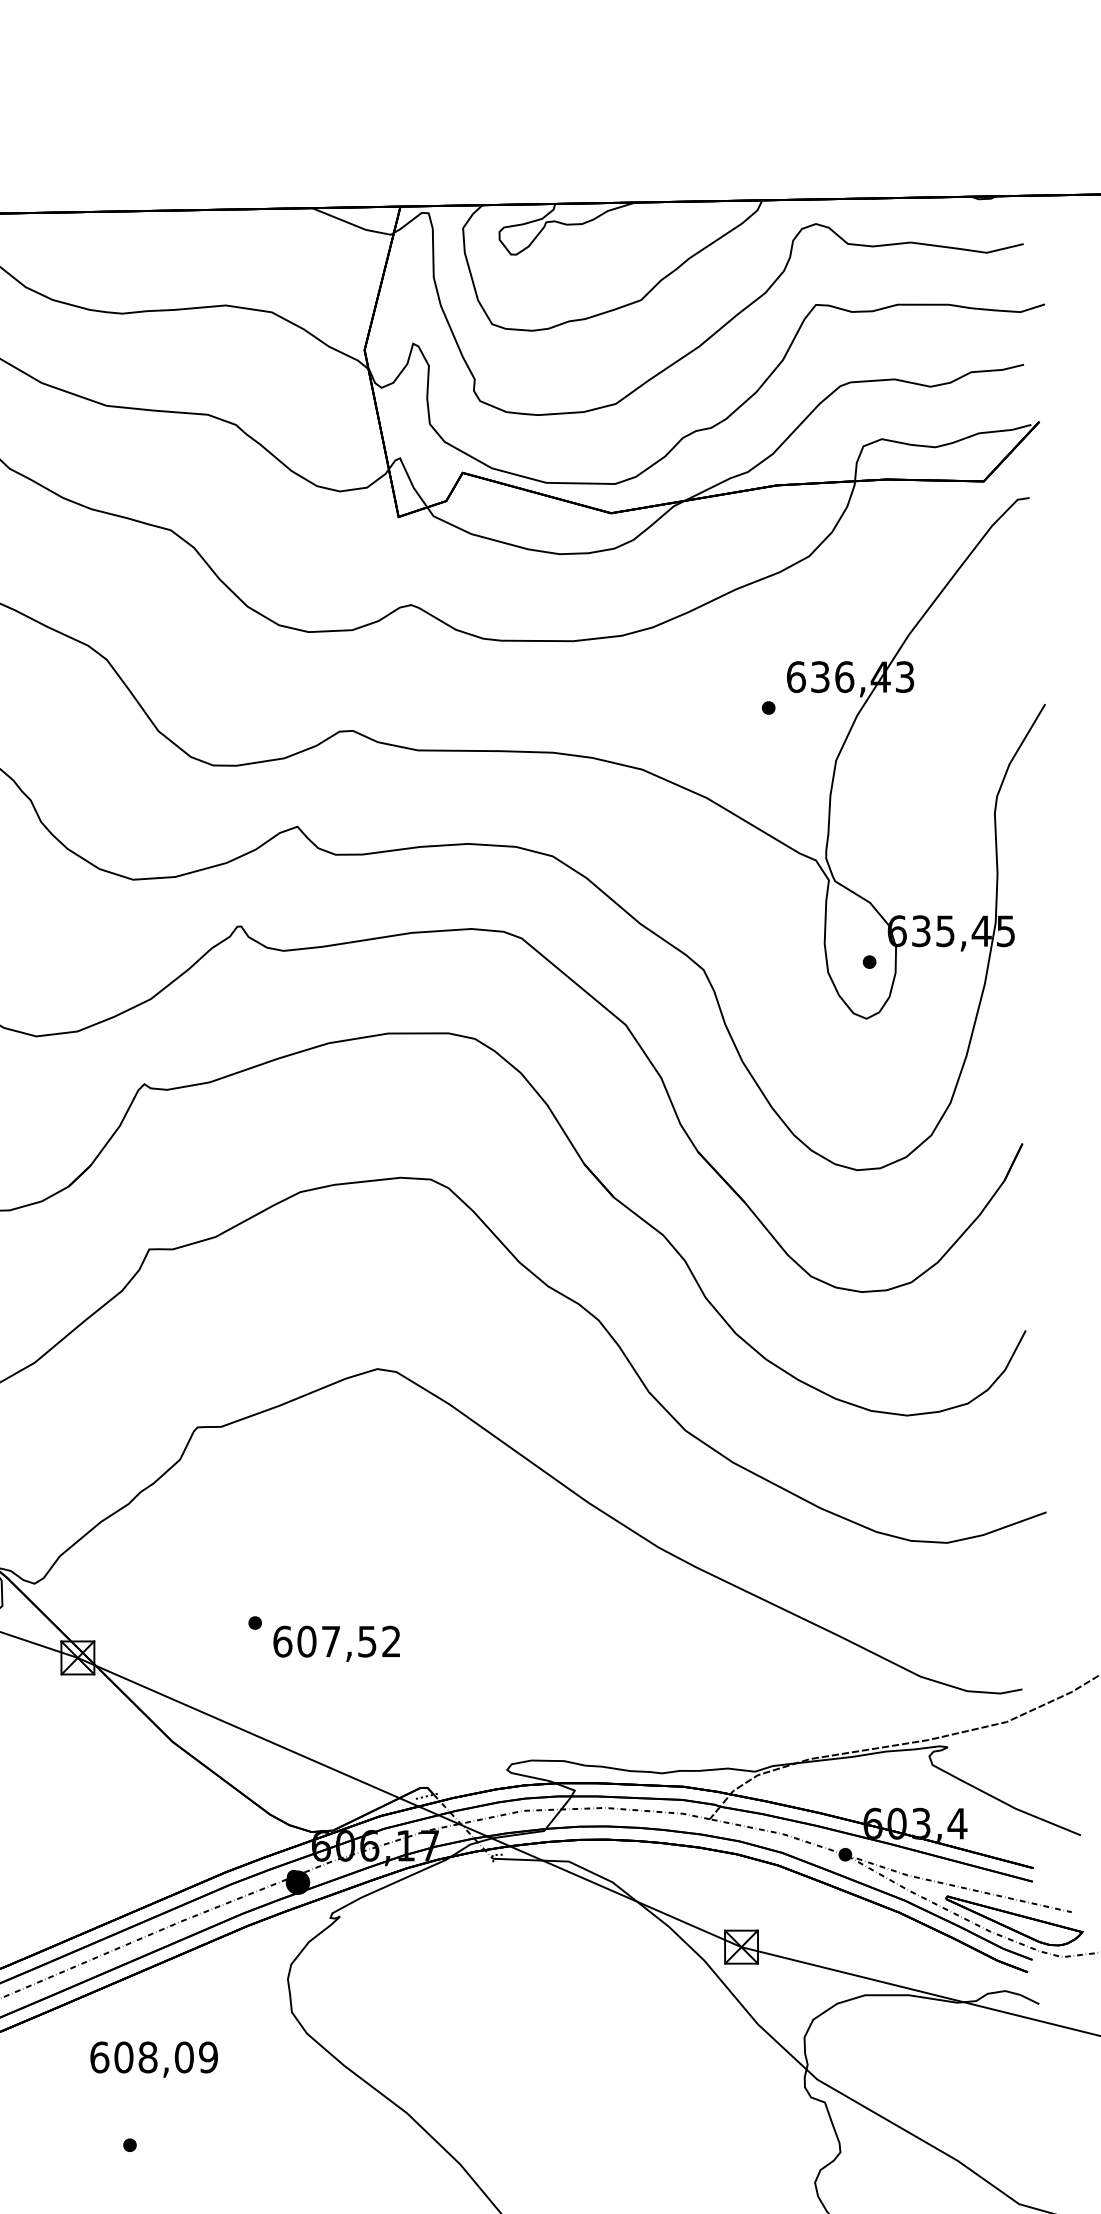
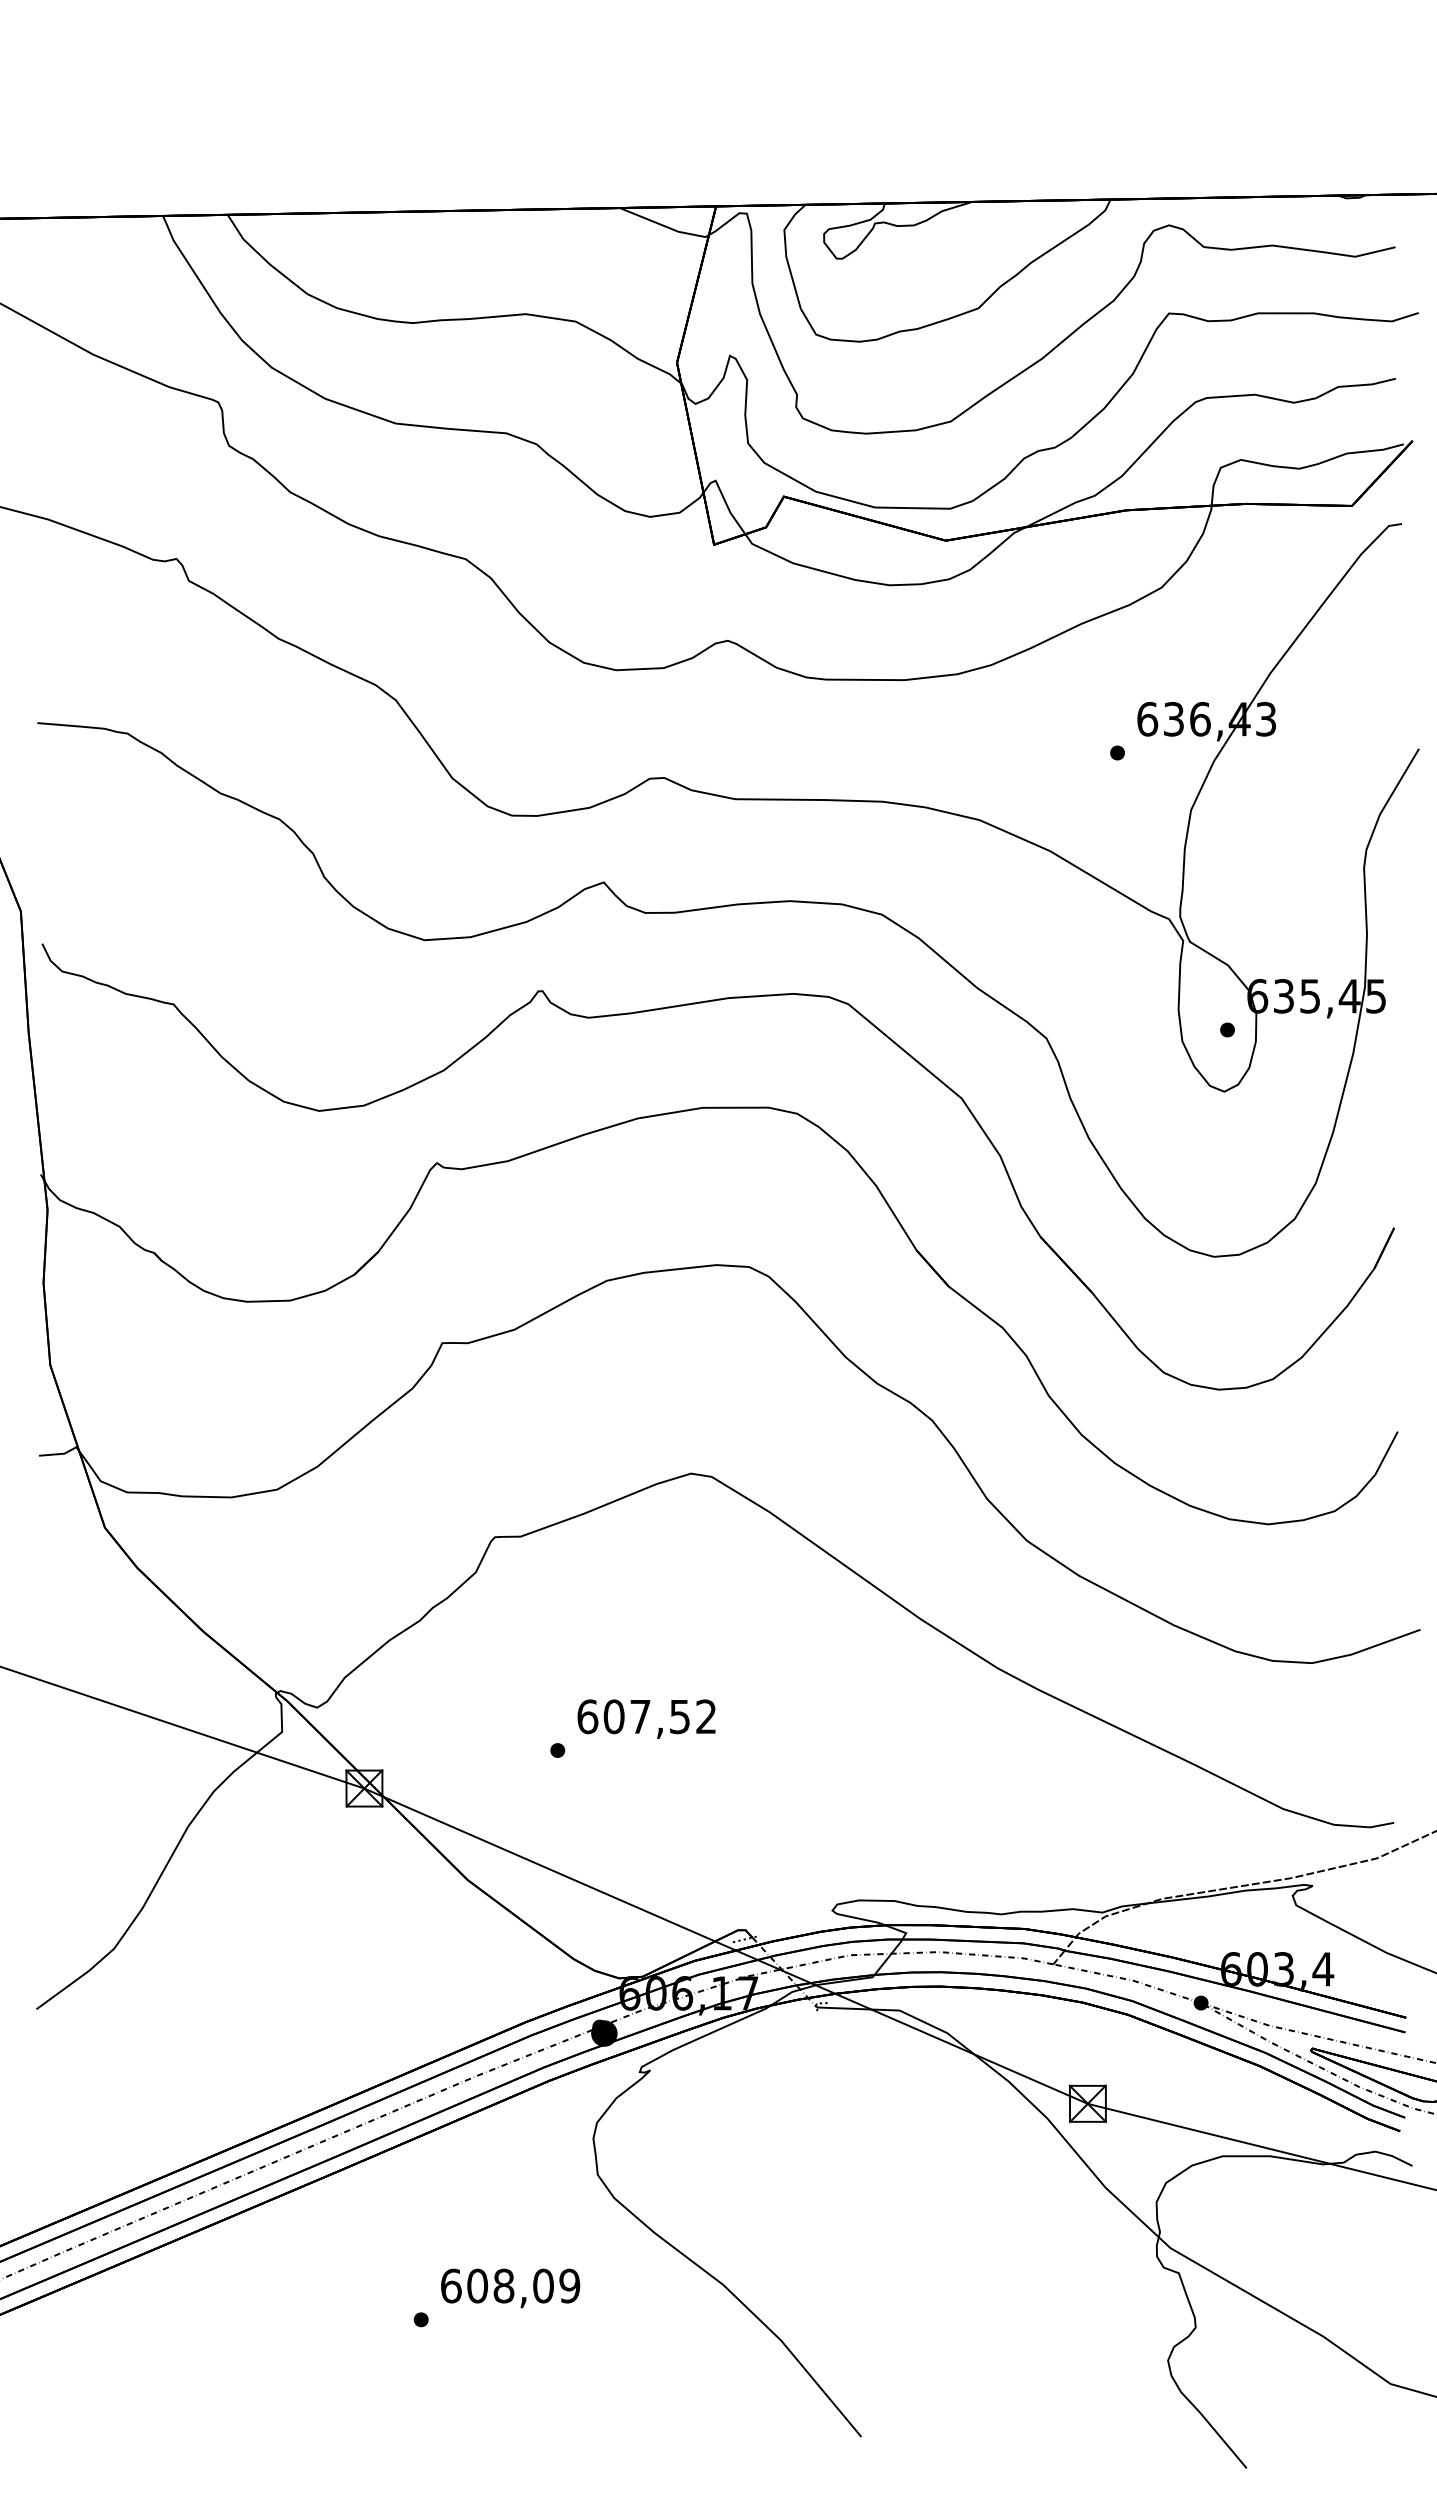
text: (336, 1643) -> (646, 1718), moved
text: (154, 2059) -> (510, 2288), moved

